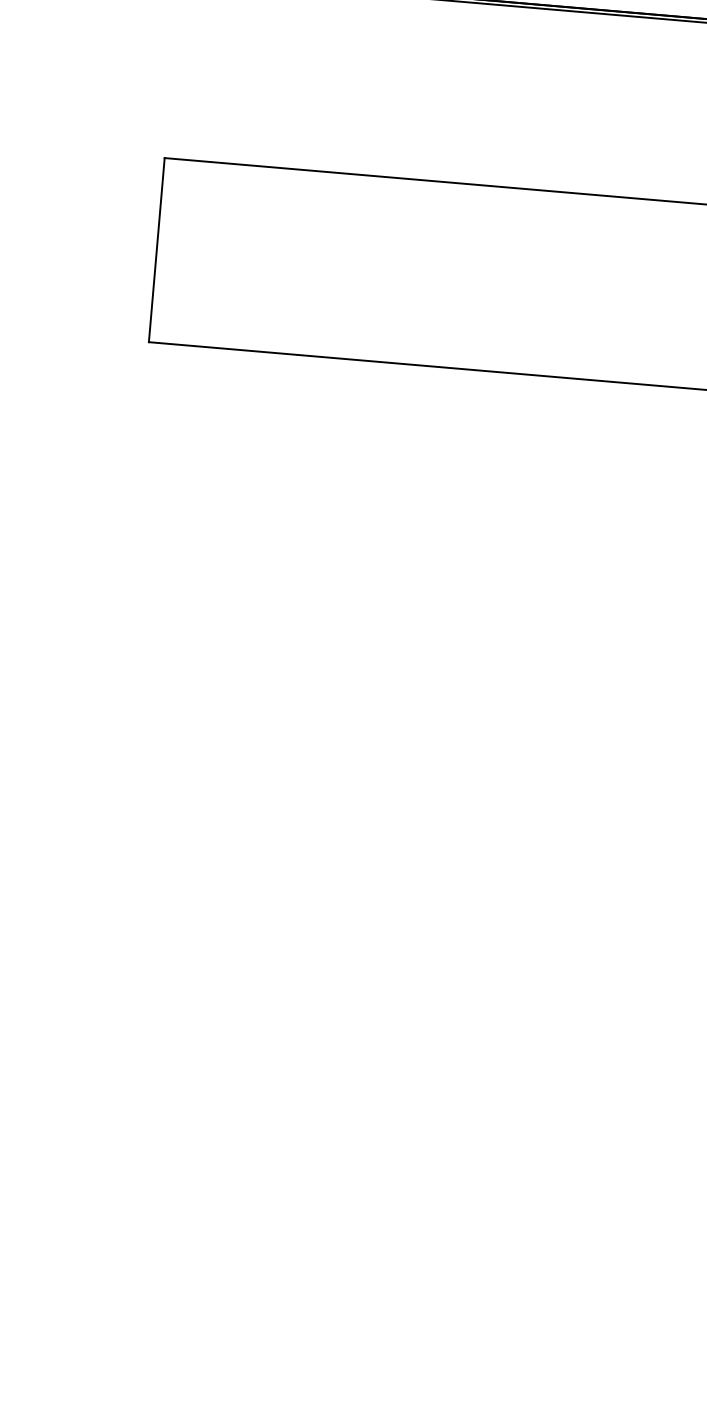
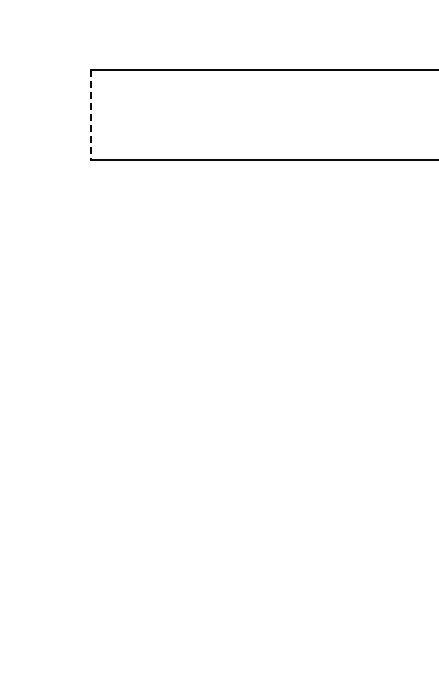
line: (156, 249) -> (90, 114), solid -> dashed

